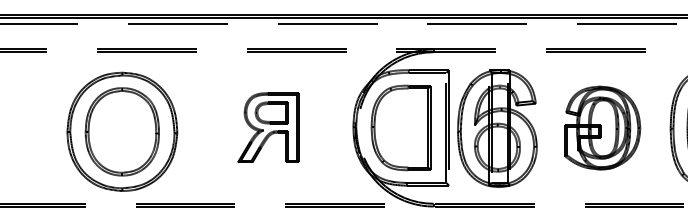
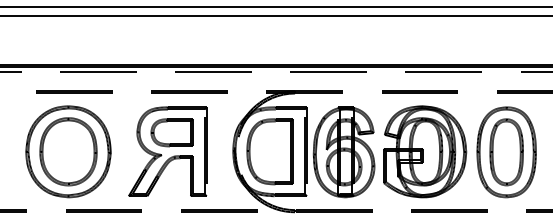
part: (267, 127) -> (167, 151), size x1.67
part: (603, 127) -> (425, 151), size x1.43
part: (122, 131) -> (68, 151), moved

